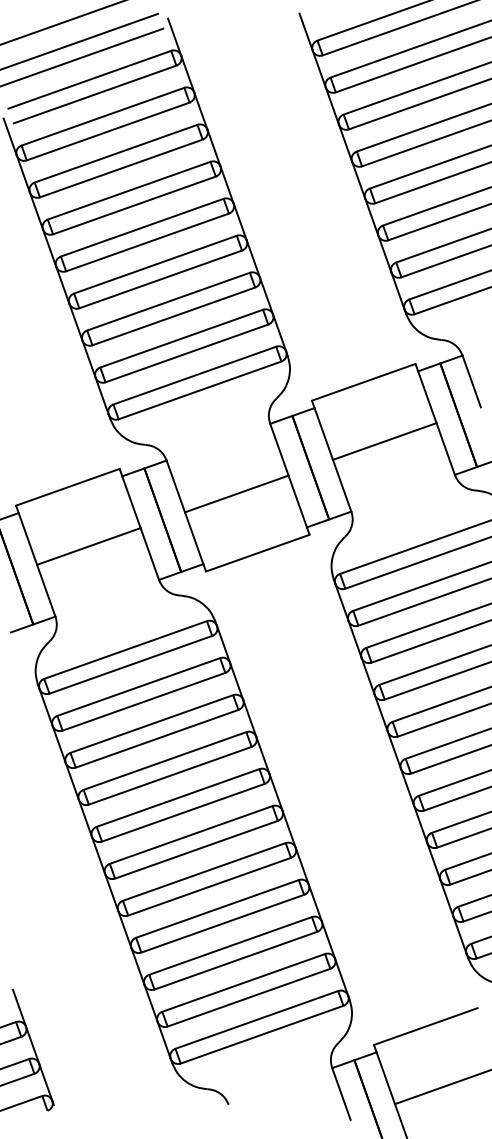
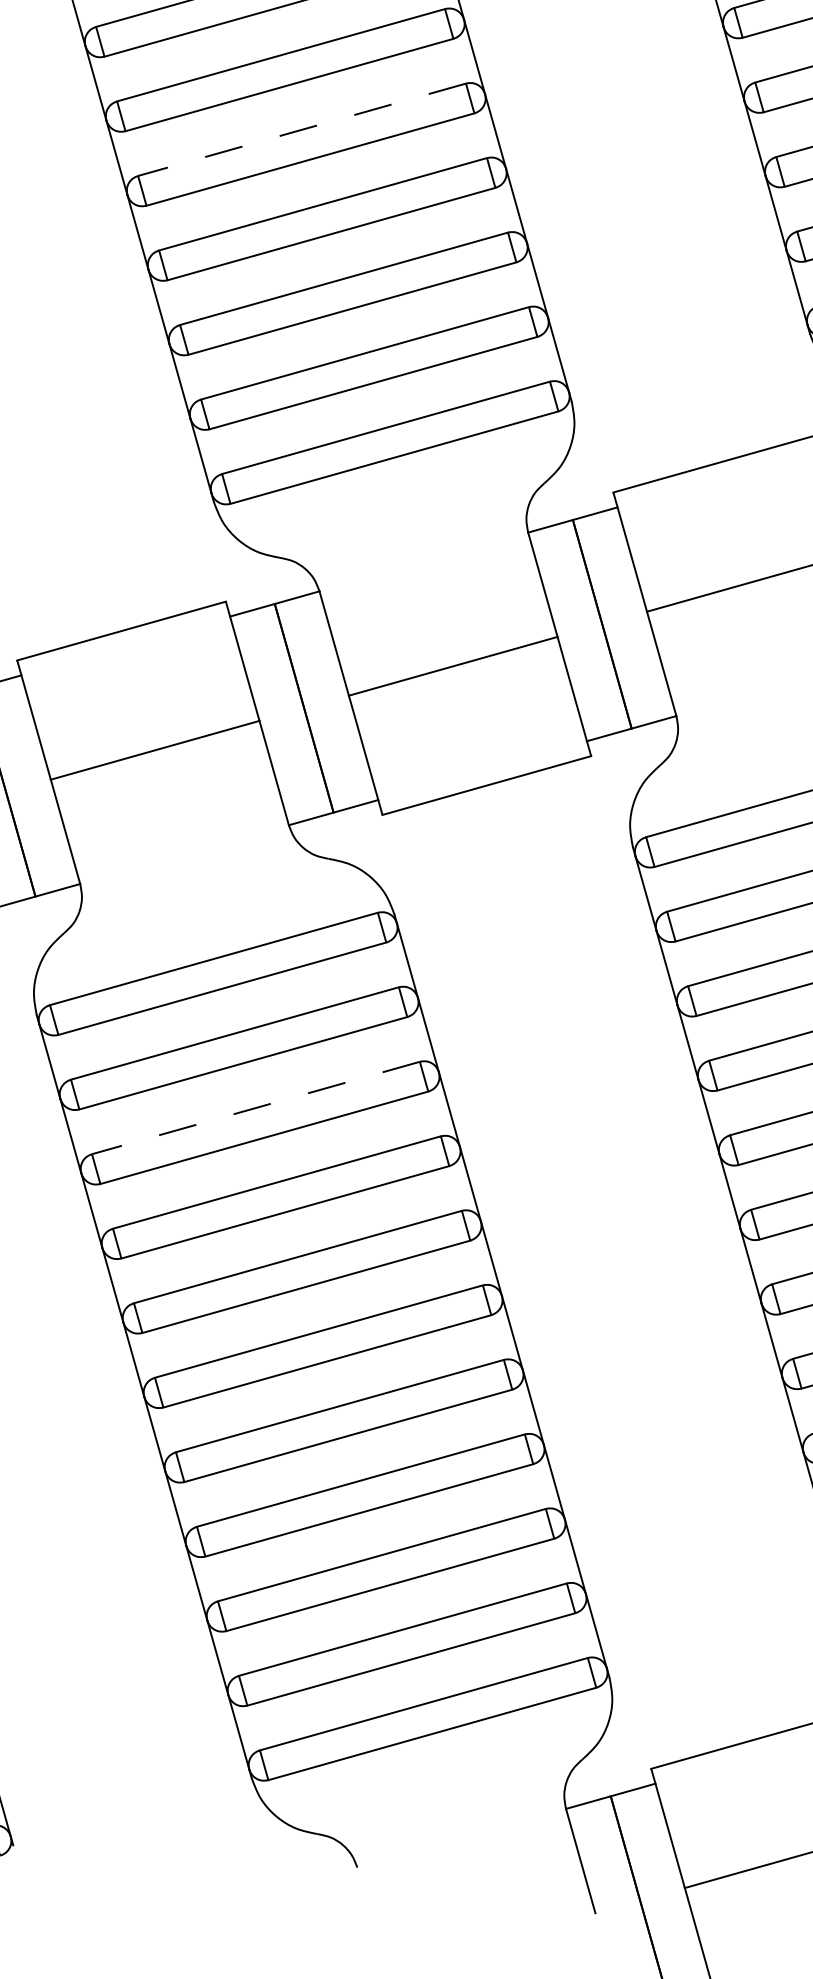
line: (141, 227) -> (300, 129), solid -> dashed
line: (151, 724) -> (255, 1108), solid -> dashed

